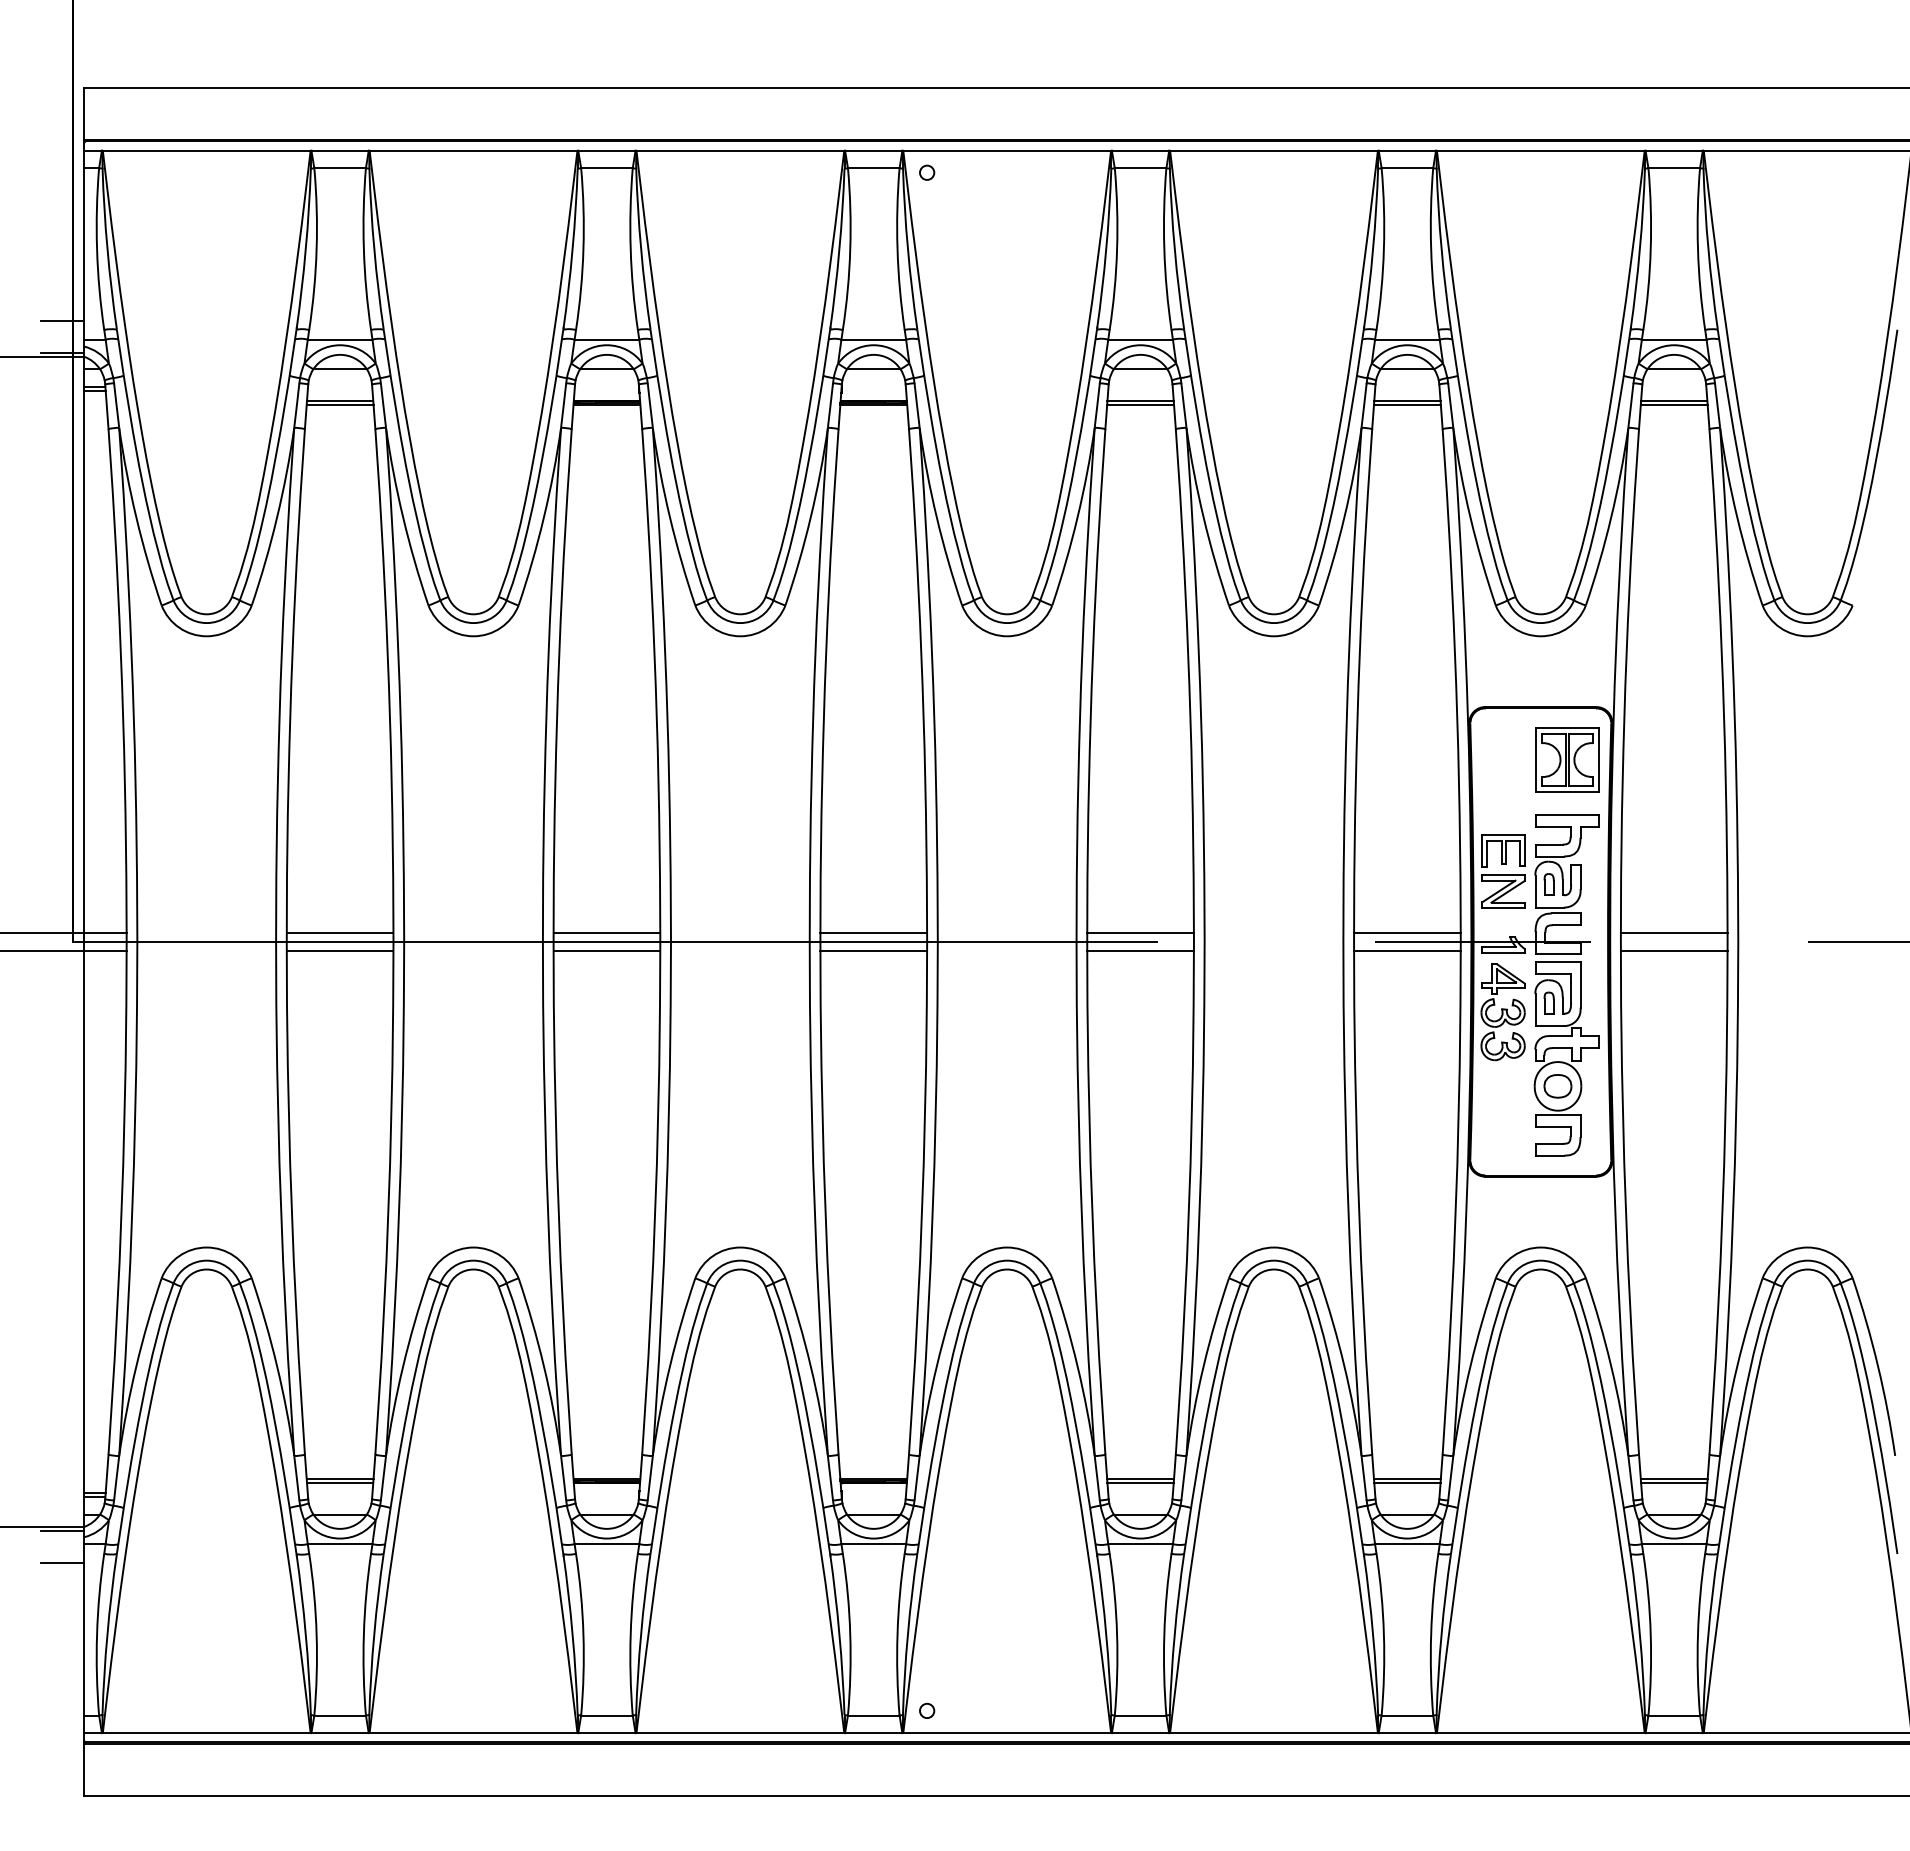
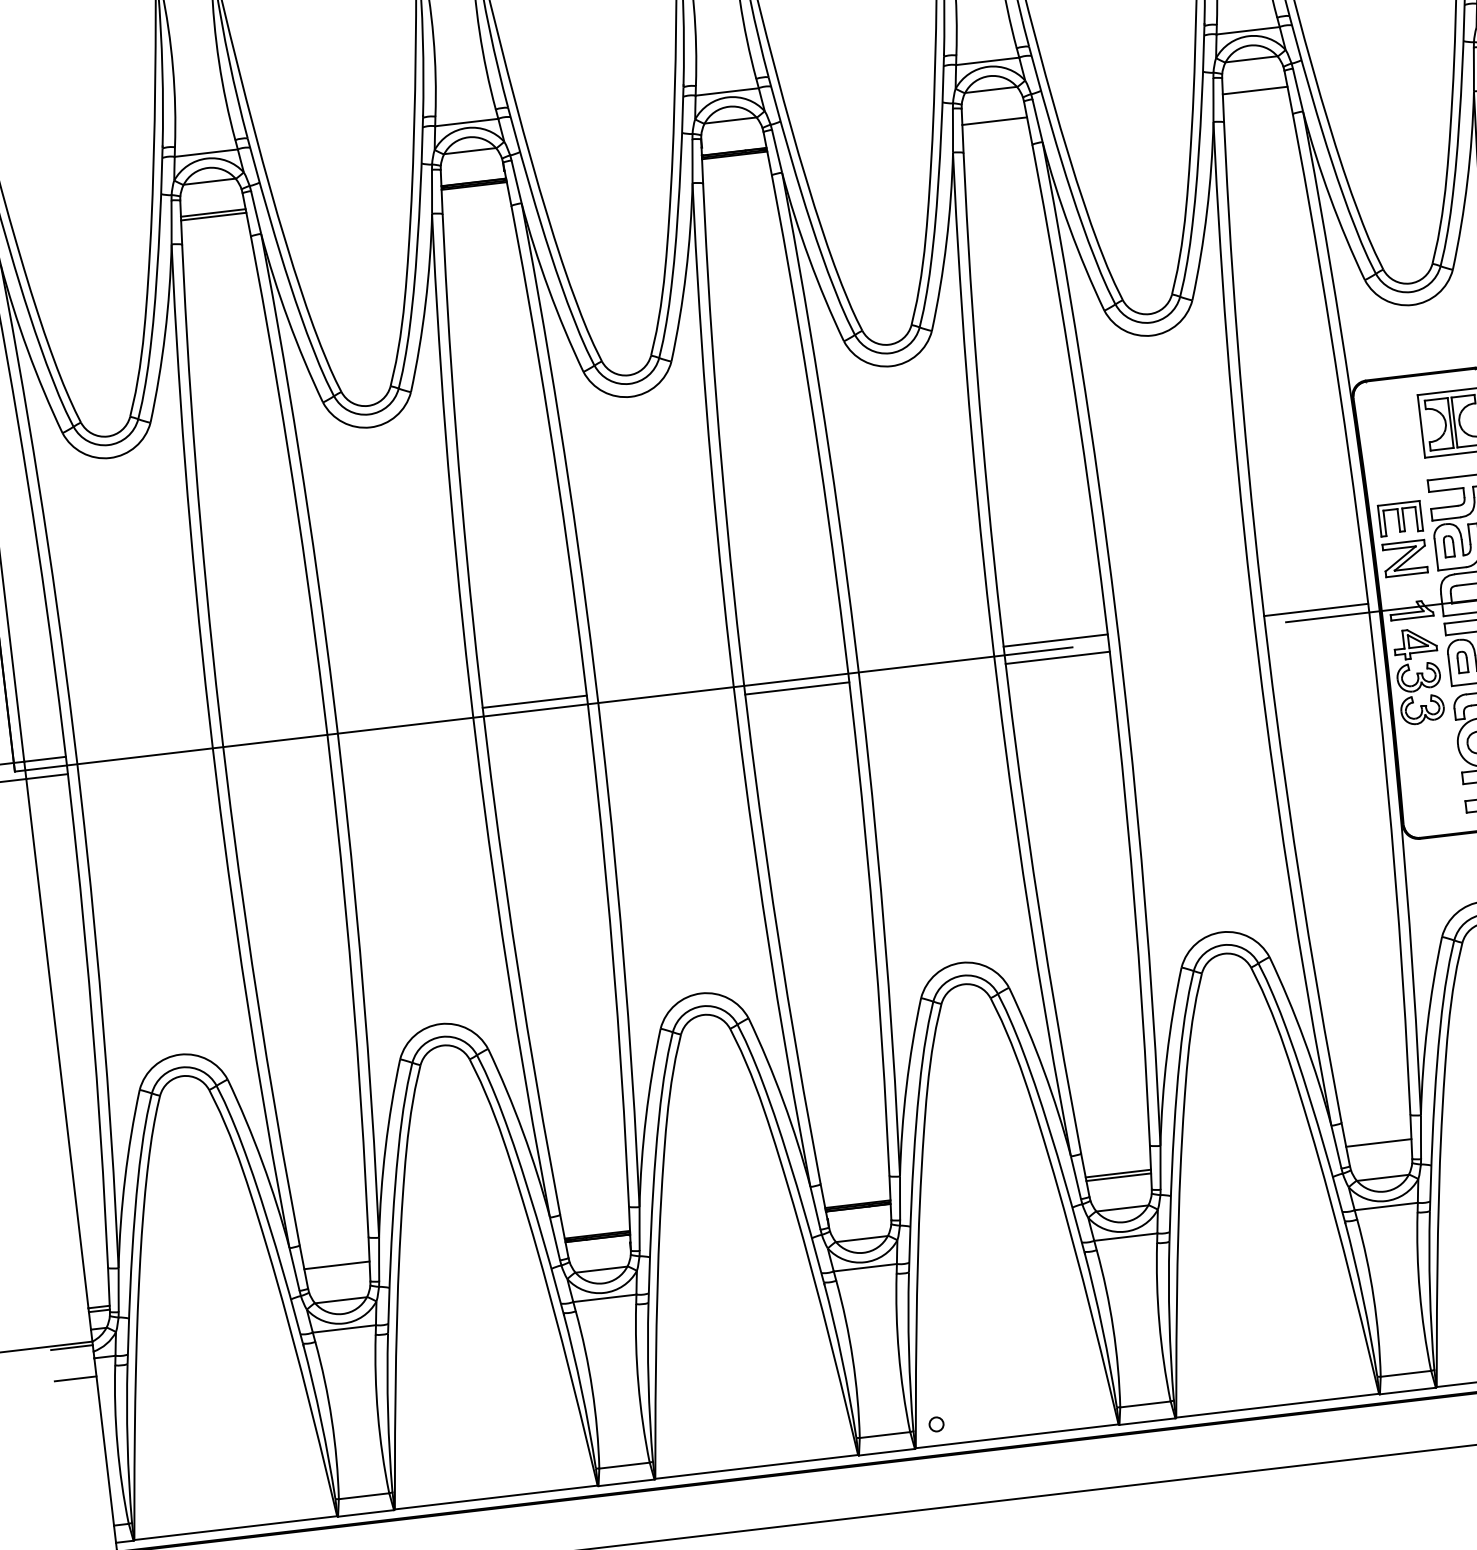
line: (1140, 404) -> (995, 124), removed
line: (1407, 404) -> (1255, 94), removed
line: (339, 933) -> (273, 732), removed
line: (873, 933) -> (795, 671), removed
line: (339, 950) -> (275, 749), removed
line: (606, 950) -> (536, 718), removed
line: (1407, 950) -> (1318, 627), removed
line: (339, 1482) -> (336, 1268), removed
line: (1407, 1482) -> (1379, 1146), removed

